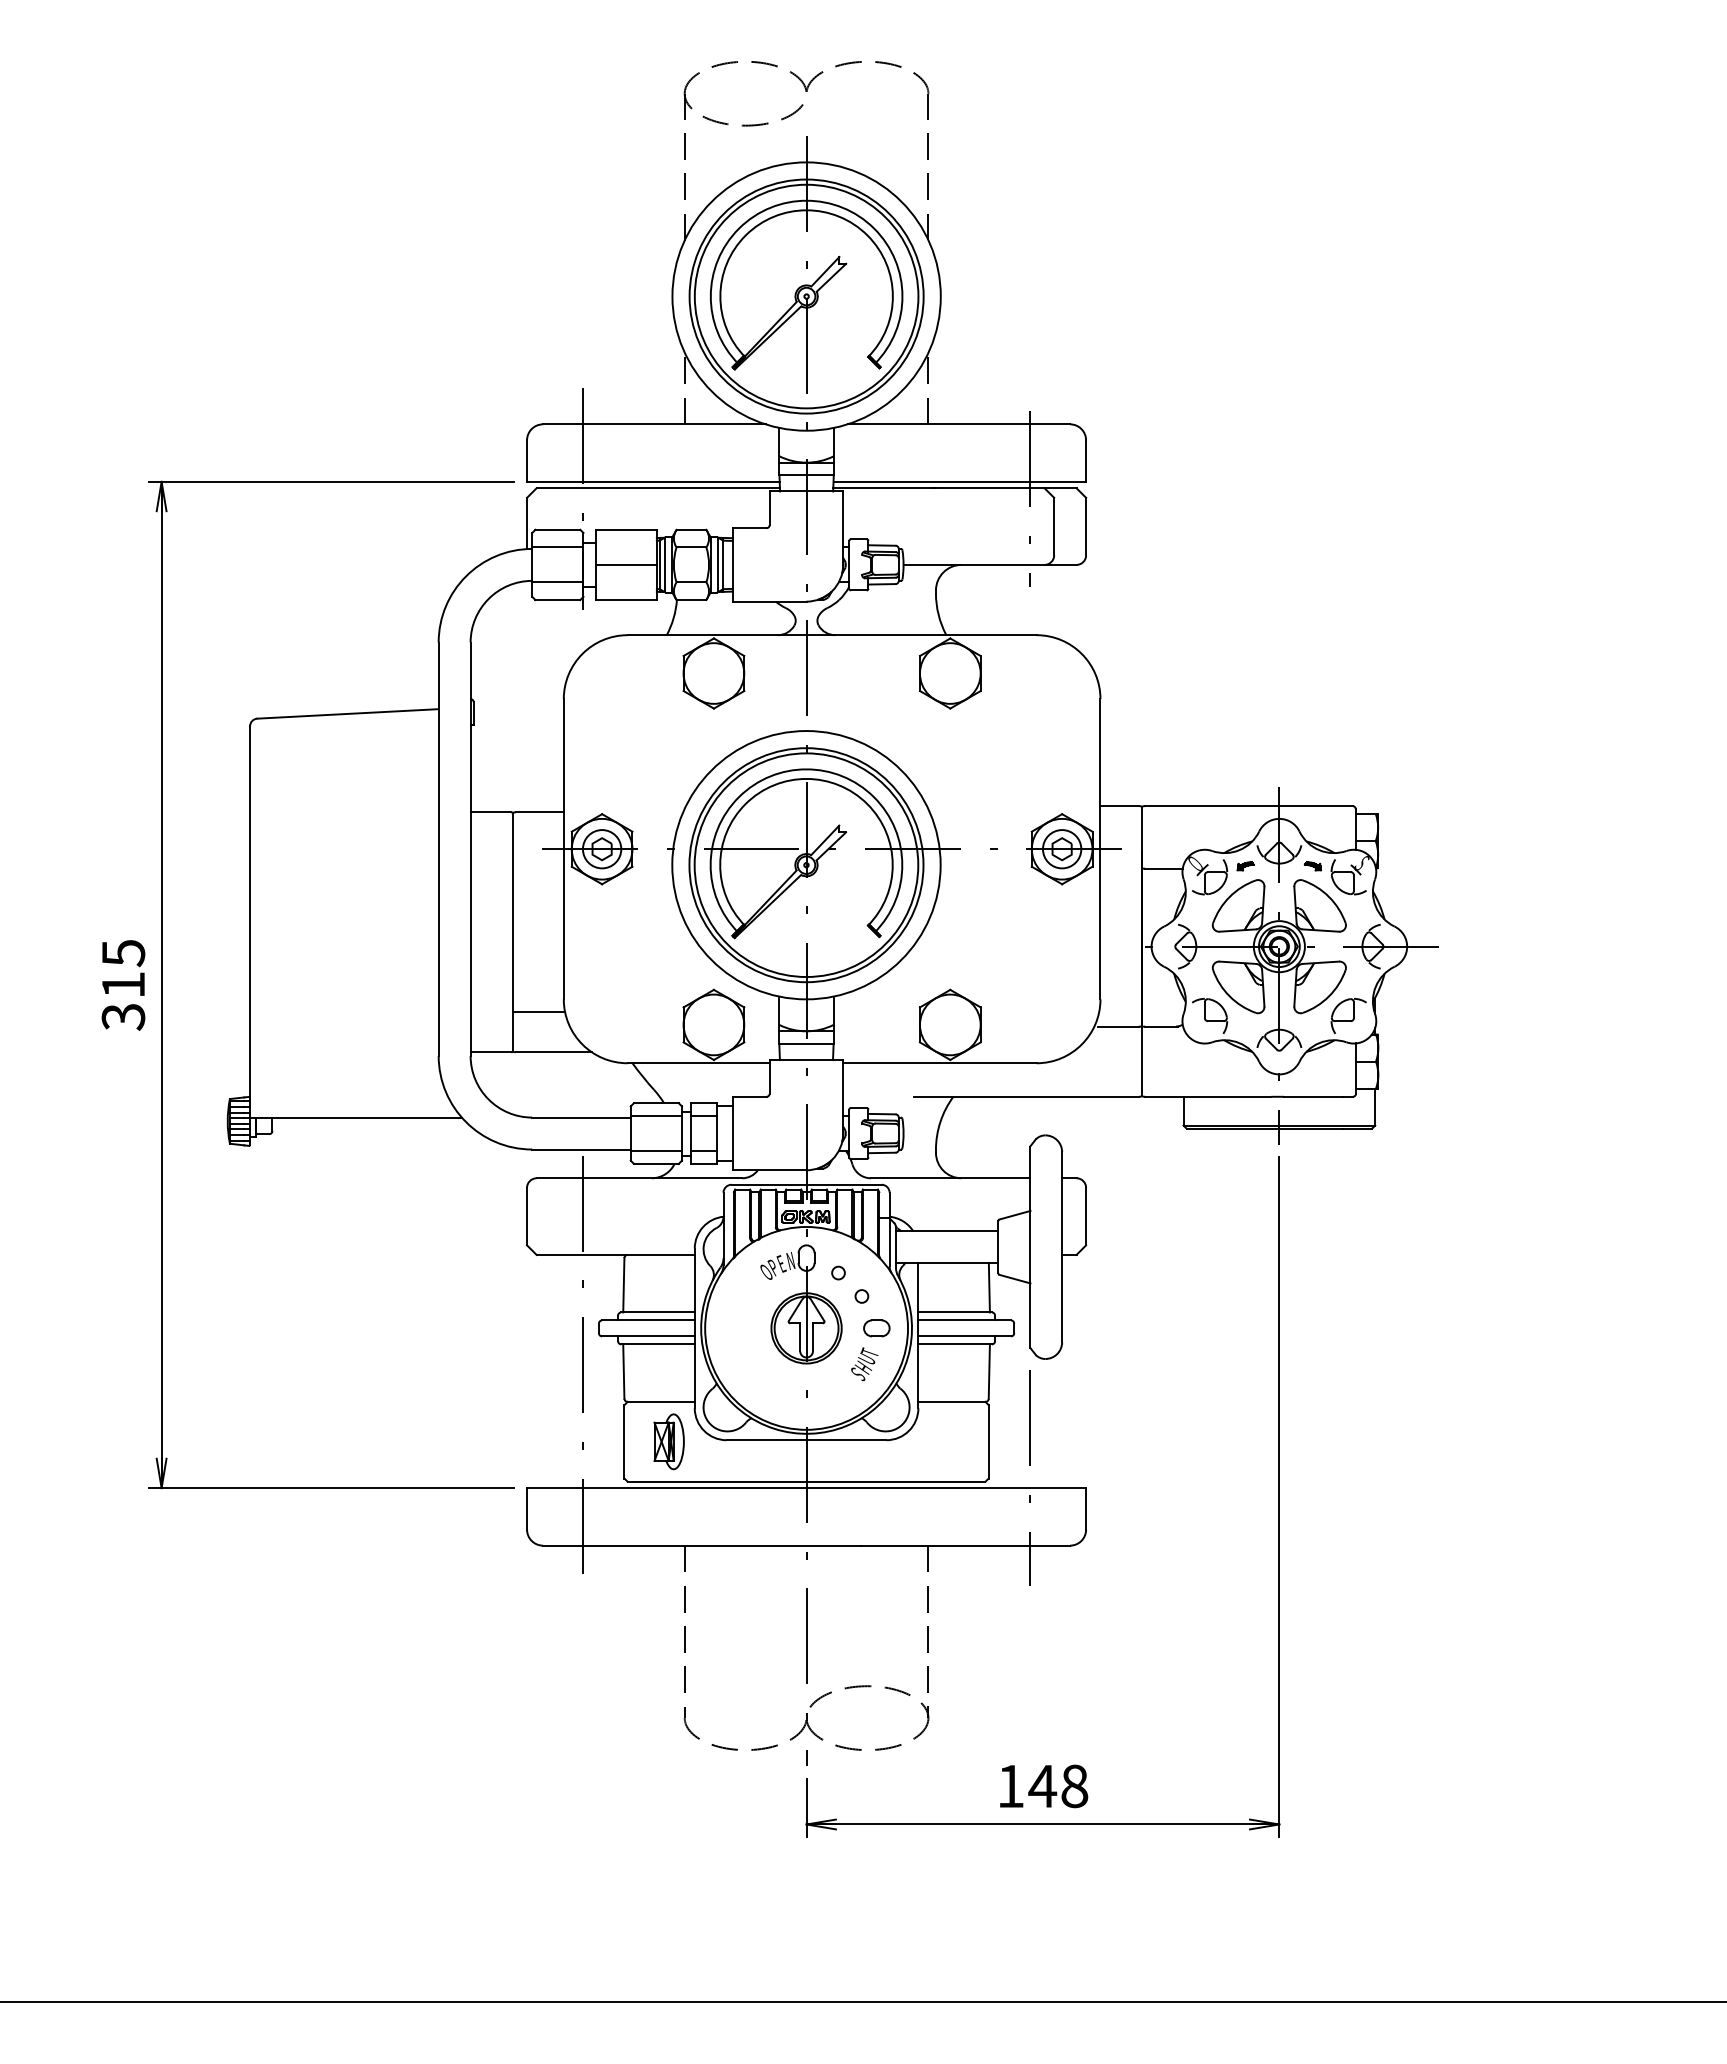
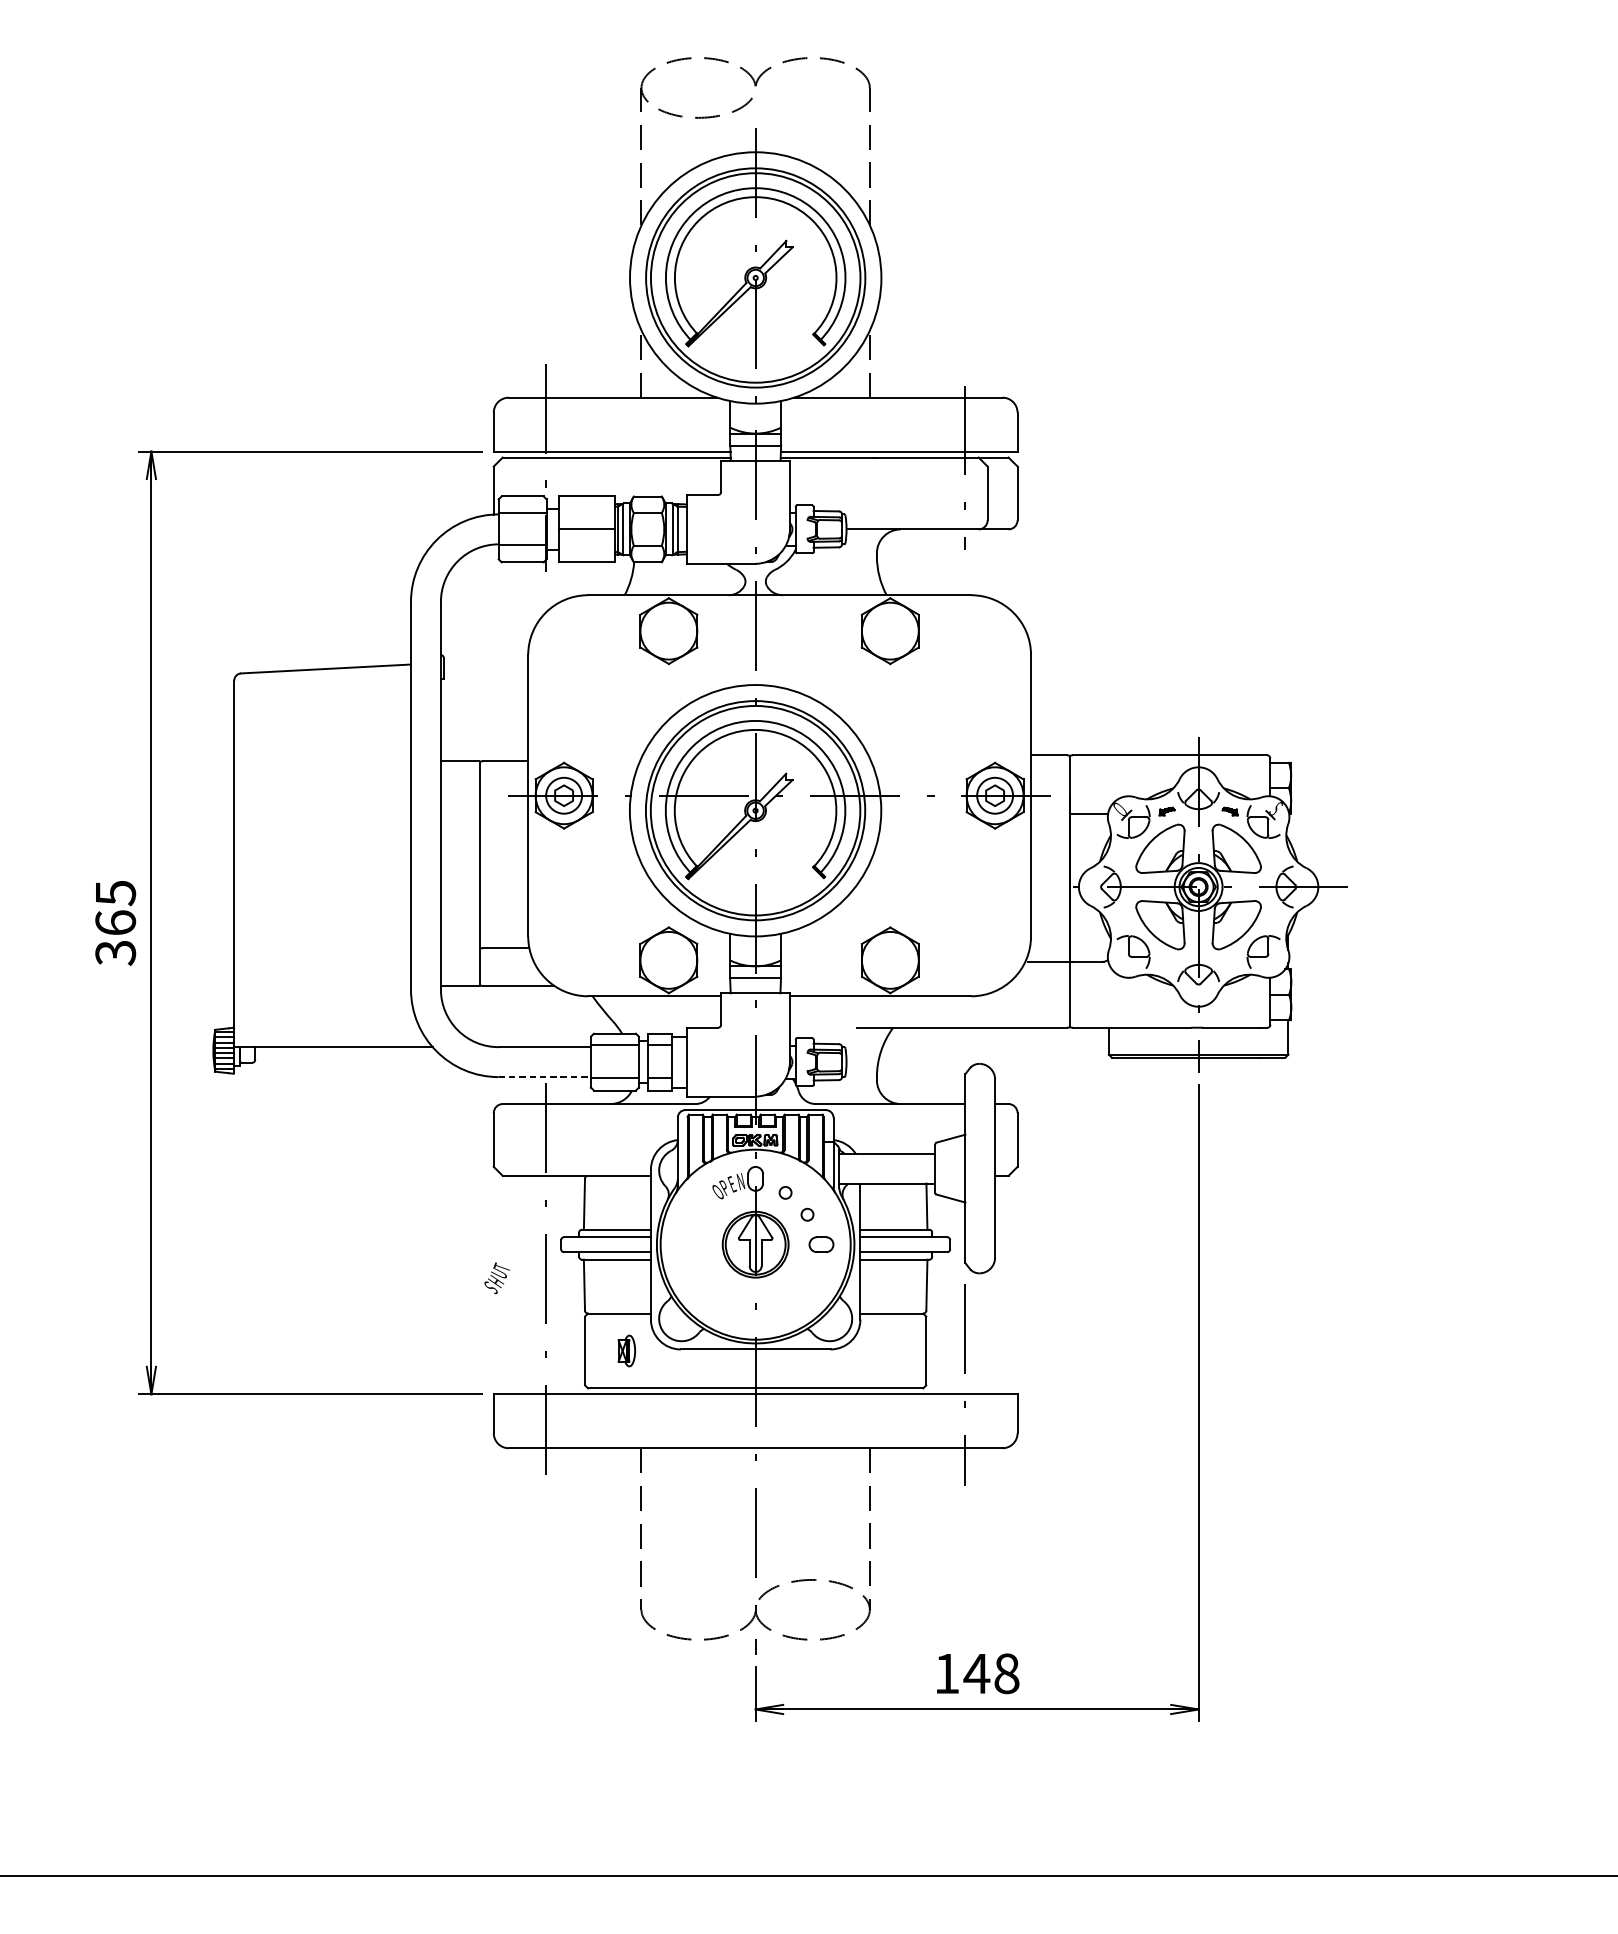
text: (123, 984) -> (115, 922), 315 -> 365
line: (581, 1149) -> (544, 1077), solid -> dashed
text: (864, 1364) -> (497, 1278), moved
part: (668, 1441) -> (626, 1350), size x0.6

